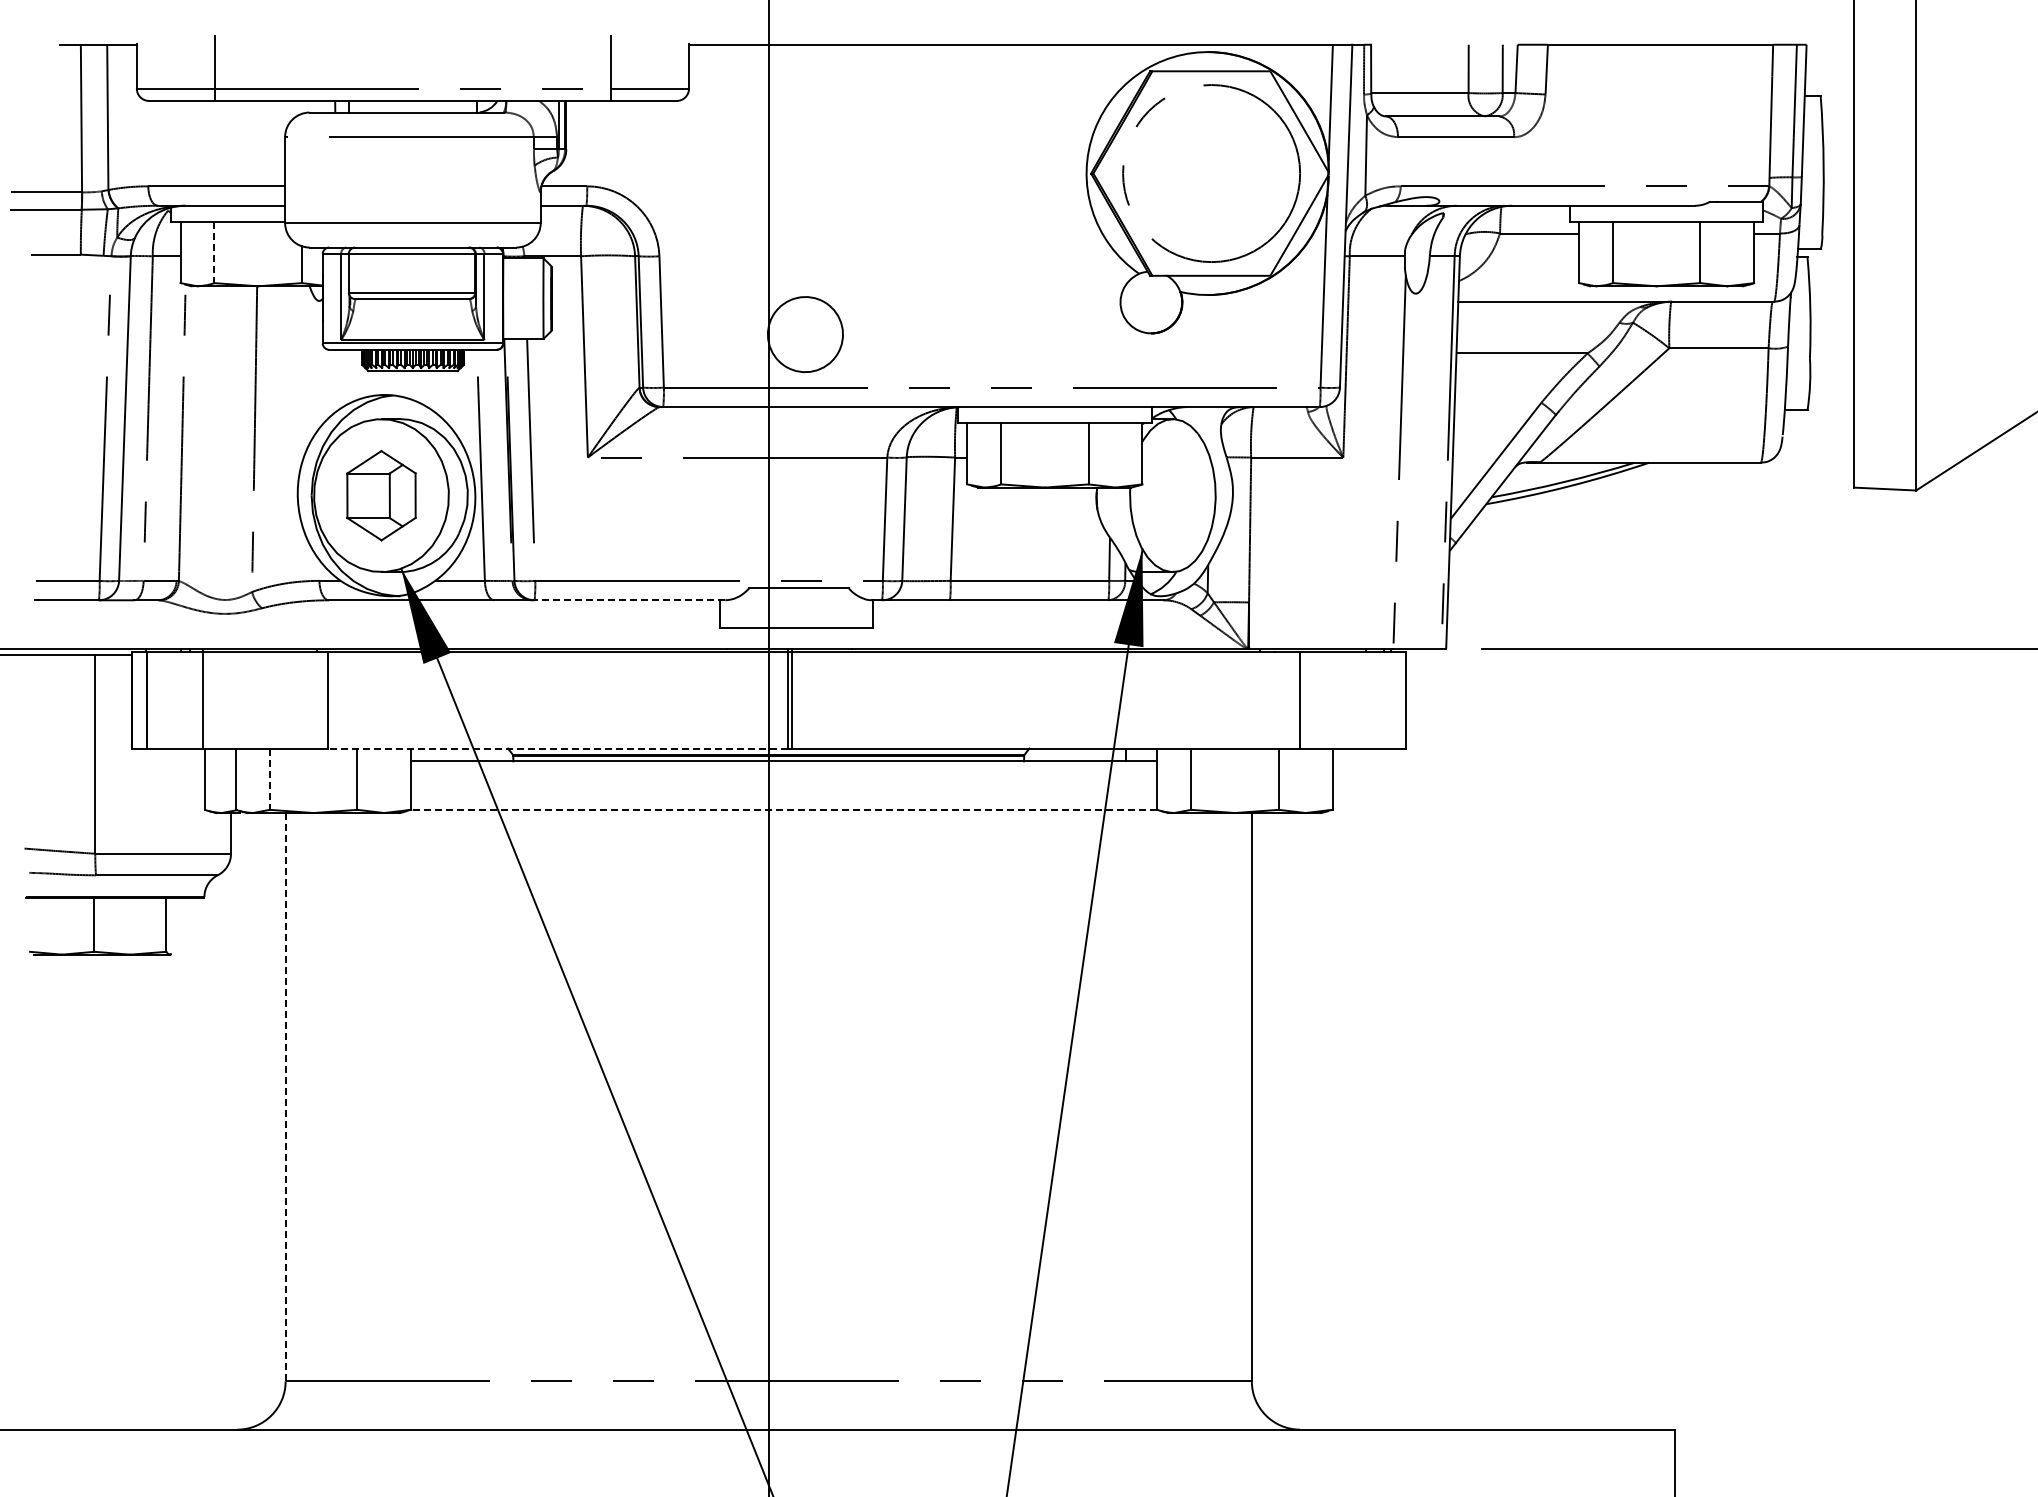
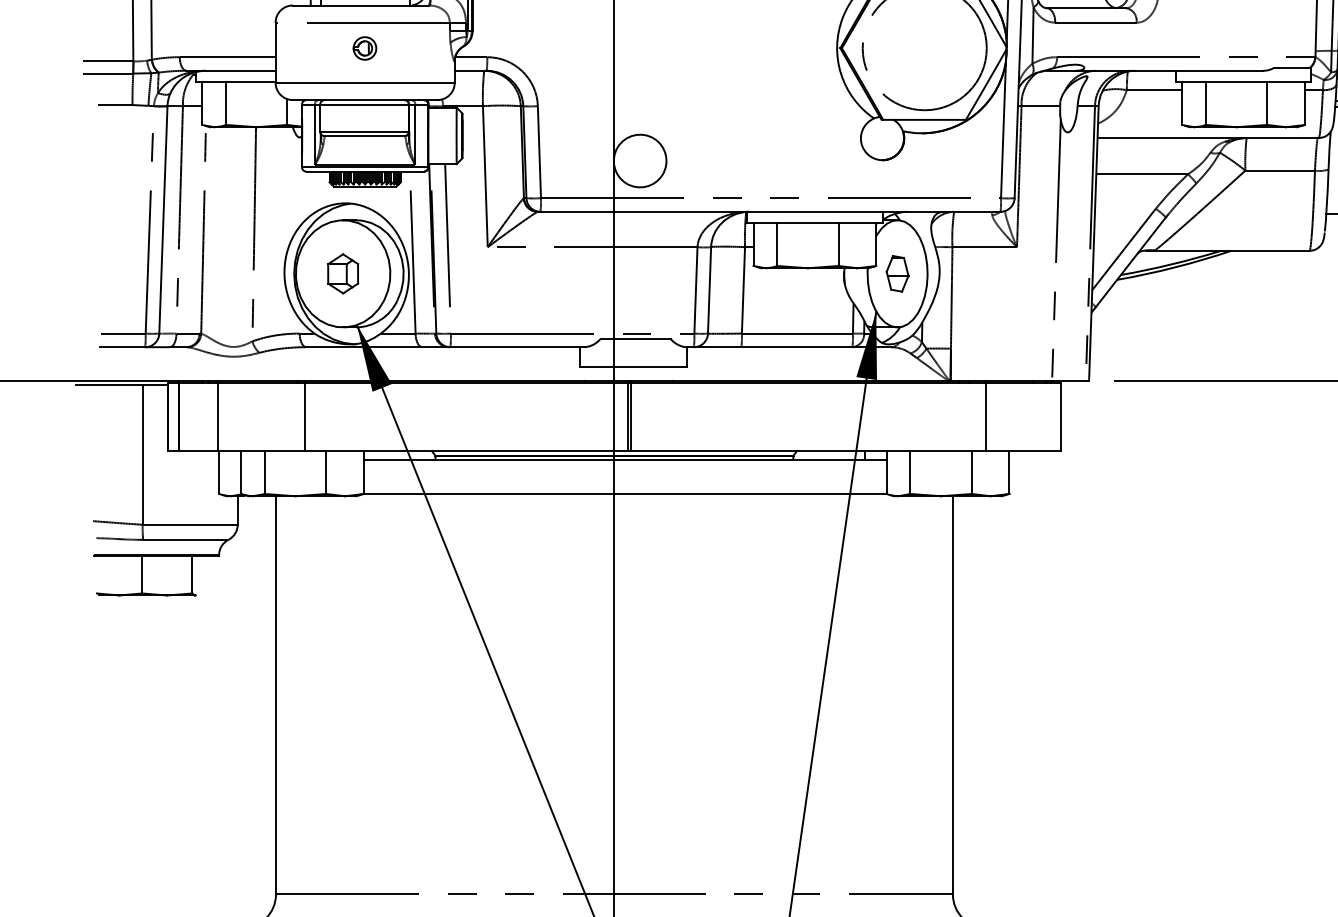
part: (412, 173) -> (364, 48), added
line: (214, 252) -> (226, 103), dashed -> solid
part: (381, 495) -> (343, 273), size x0.62
part: (1172, 495) -> (897, 273), added
line: (629, 600) -> (516, 347), dashed -> solid
line: (557, 748) -> (466, 451), dashed -> solid
line: (269, 779) -> (264, 472), dashed -> solid
line: (783, 809) -> (624, 493), dashed -> solid
line: (285, 1097) -> (275, 695), dashed -> solid

